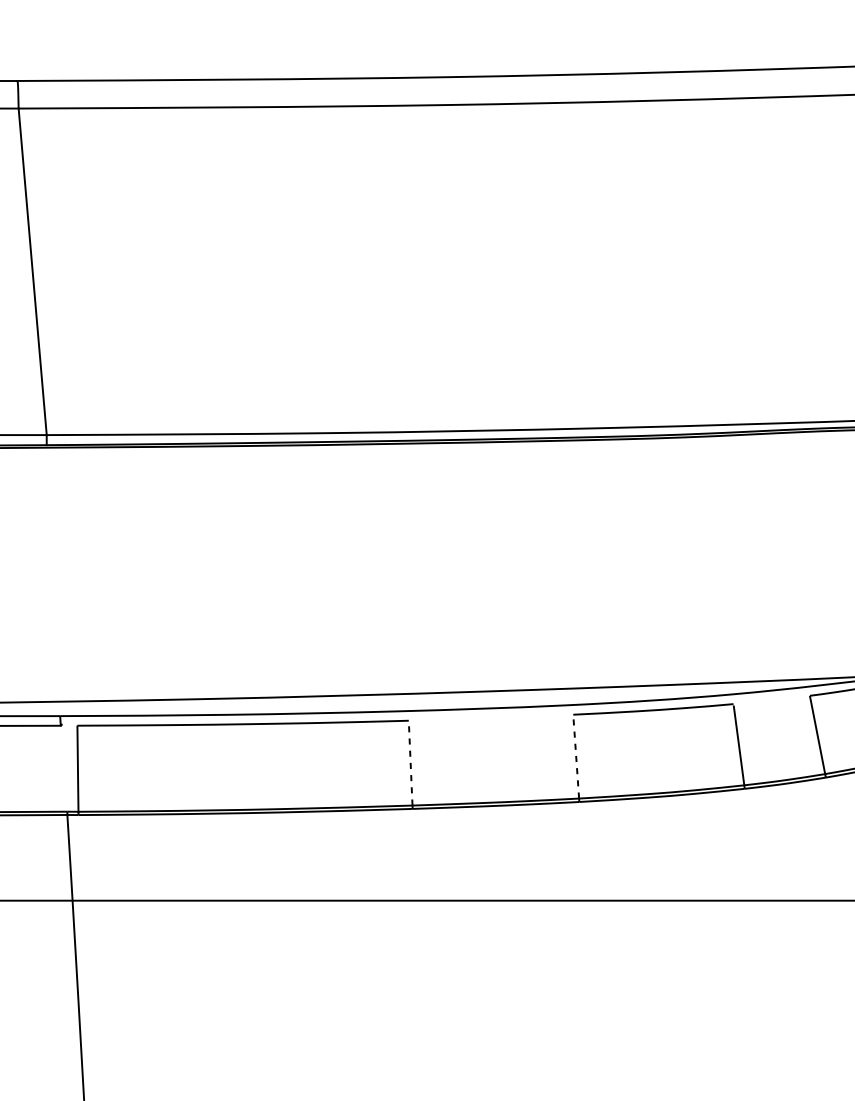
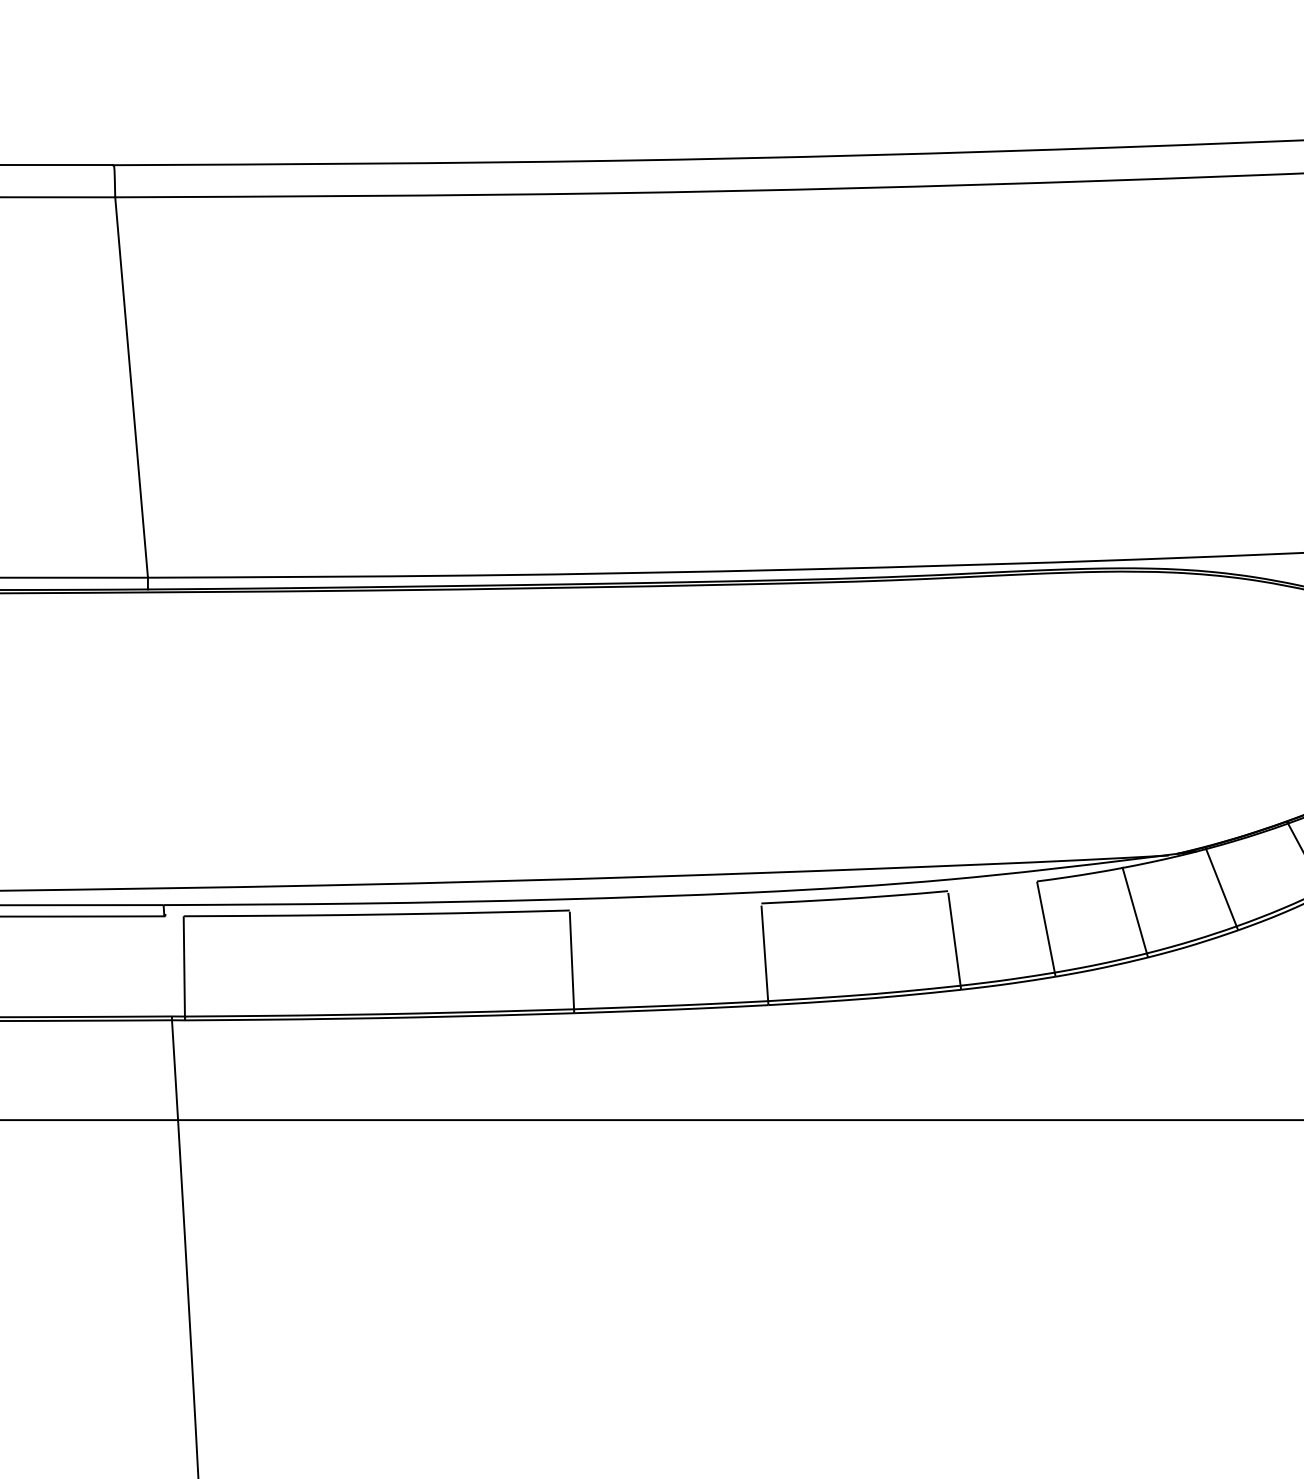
line: (575, 757) -> (764, 953), dashed -> solid
line: (410, 763) -> (571, 960), dashed -> solid

